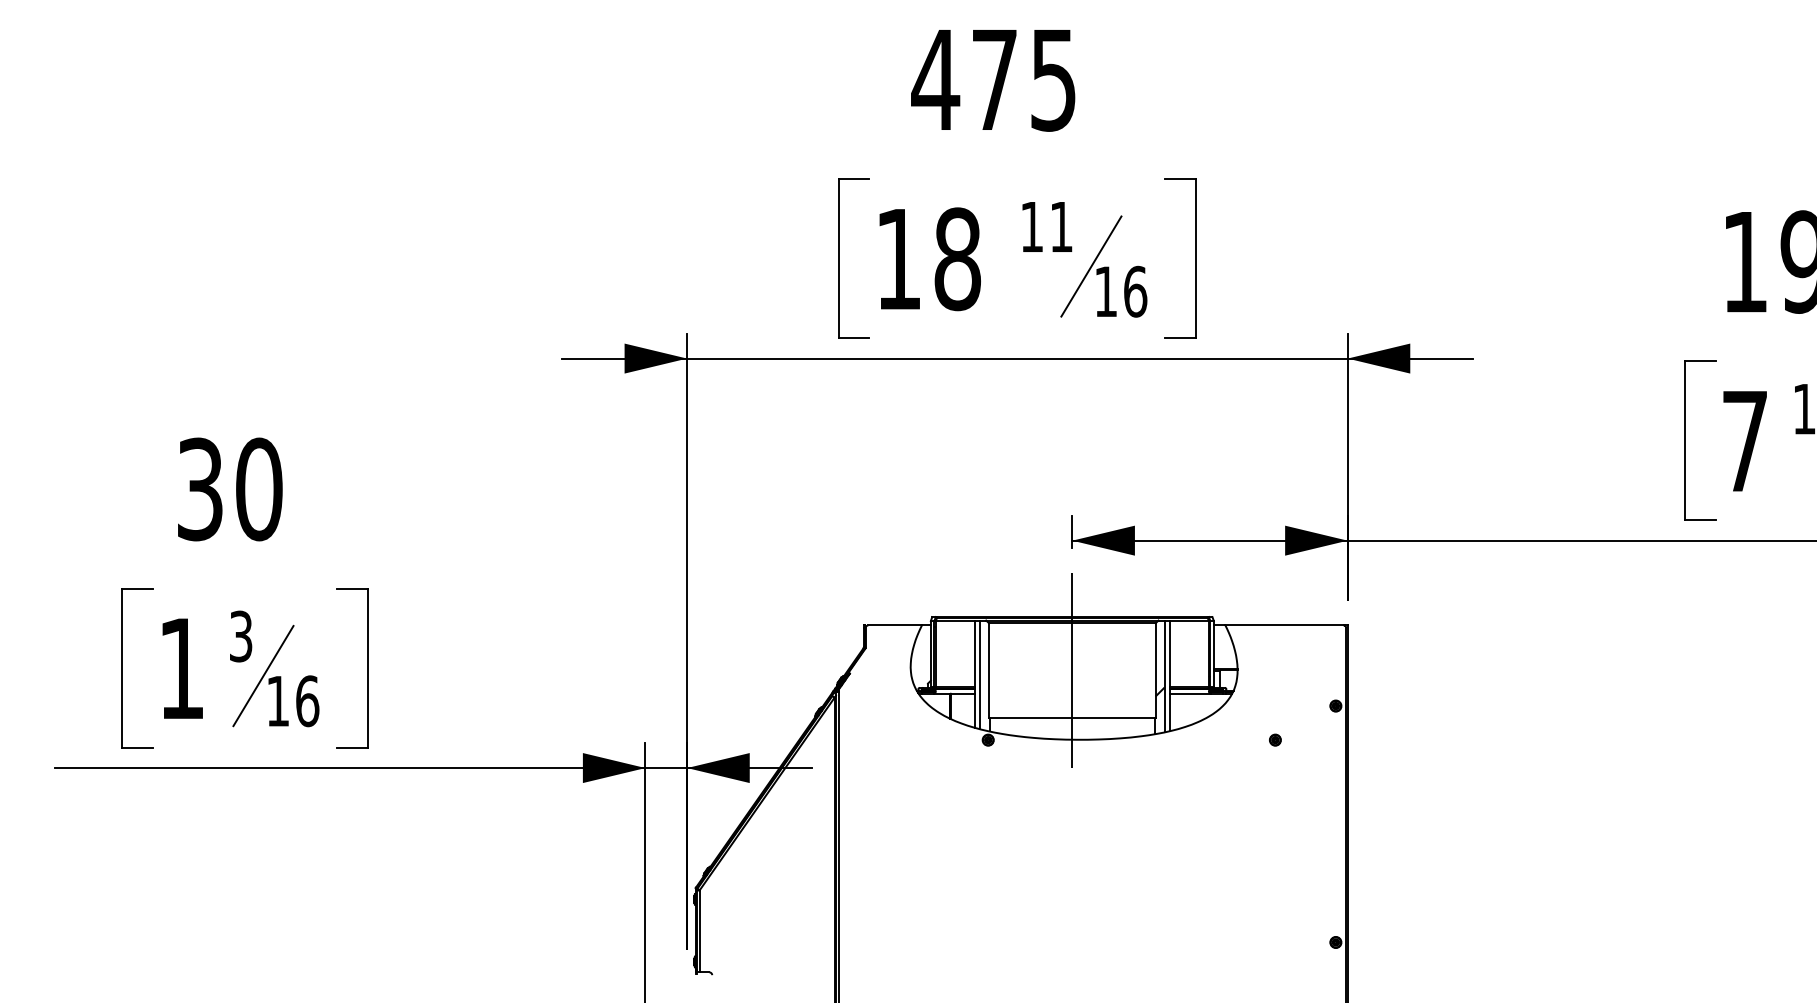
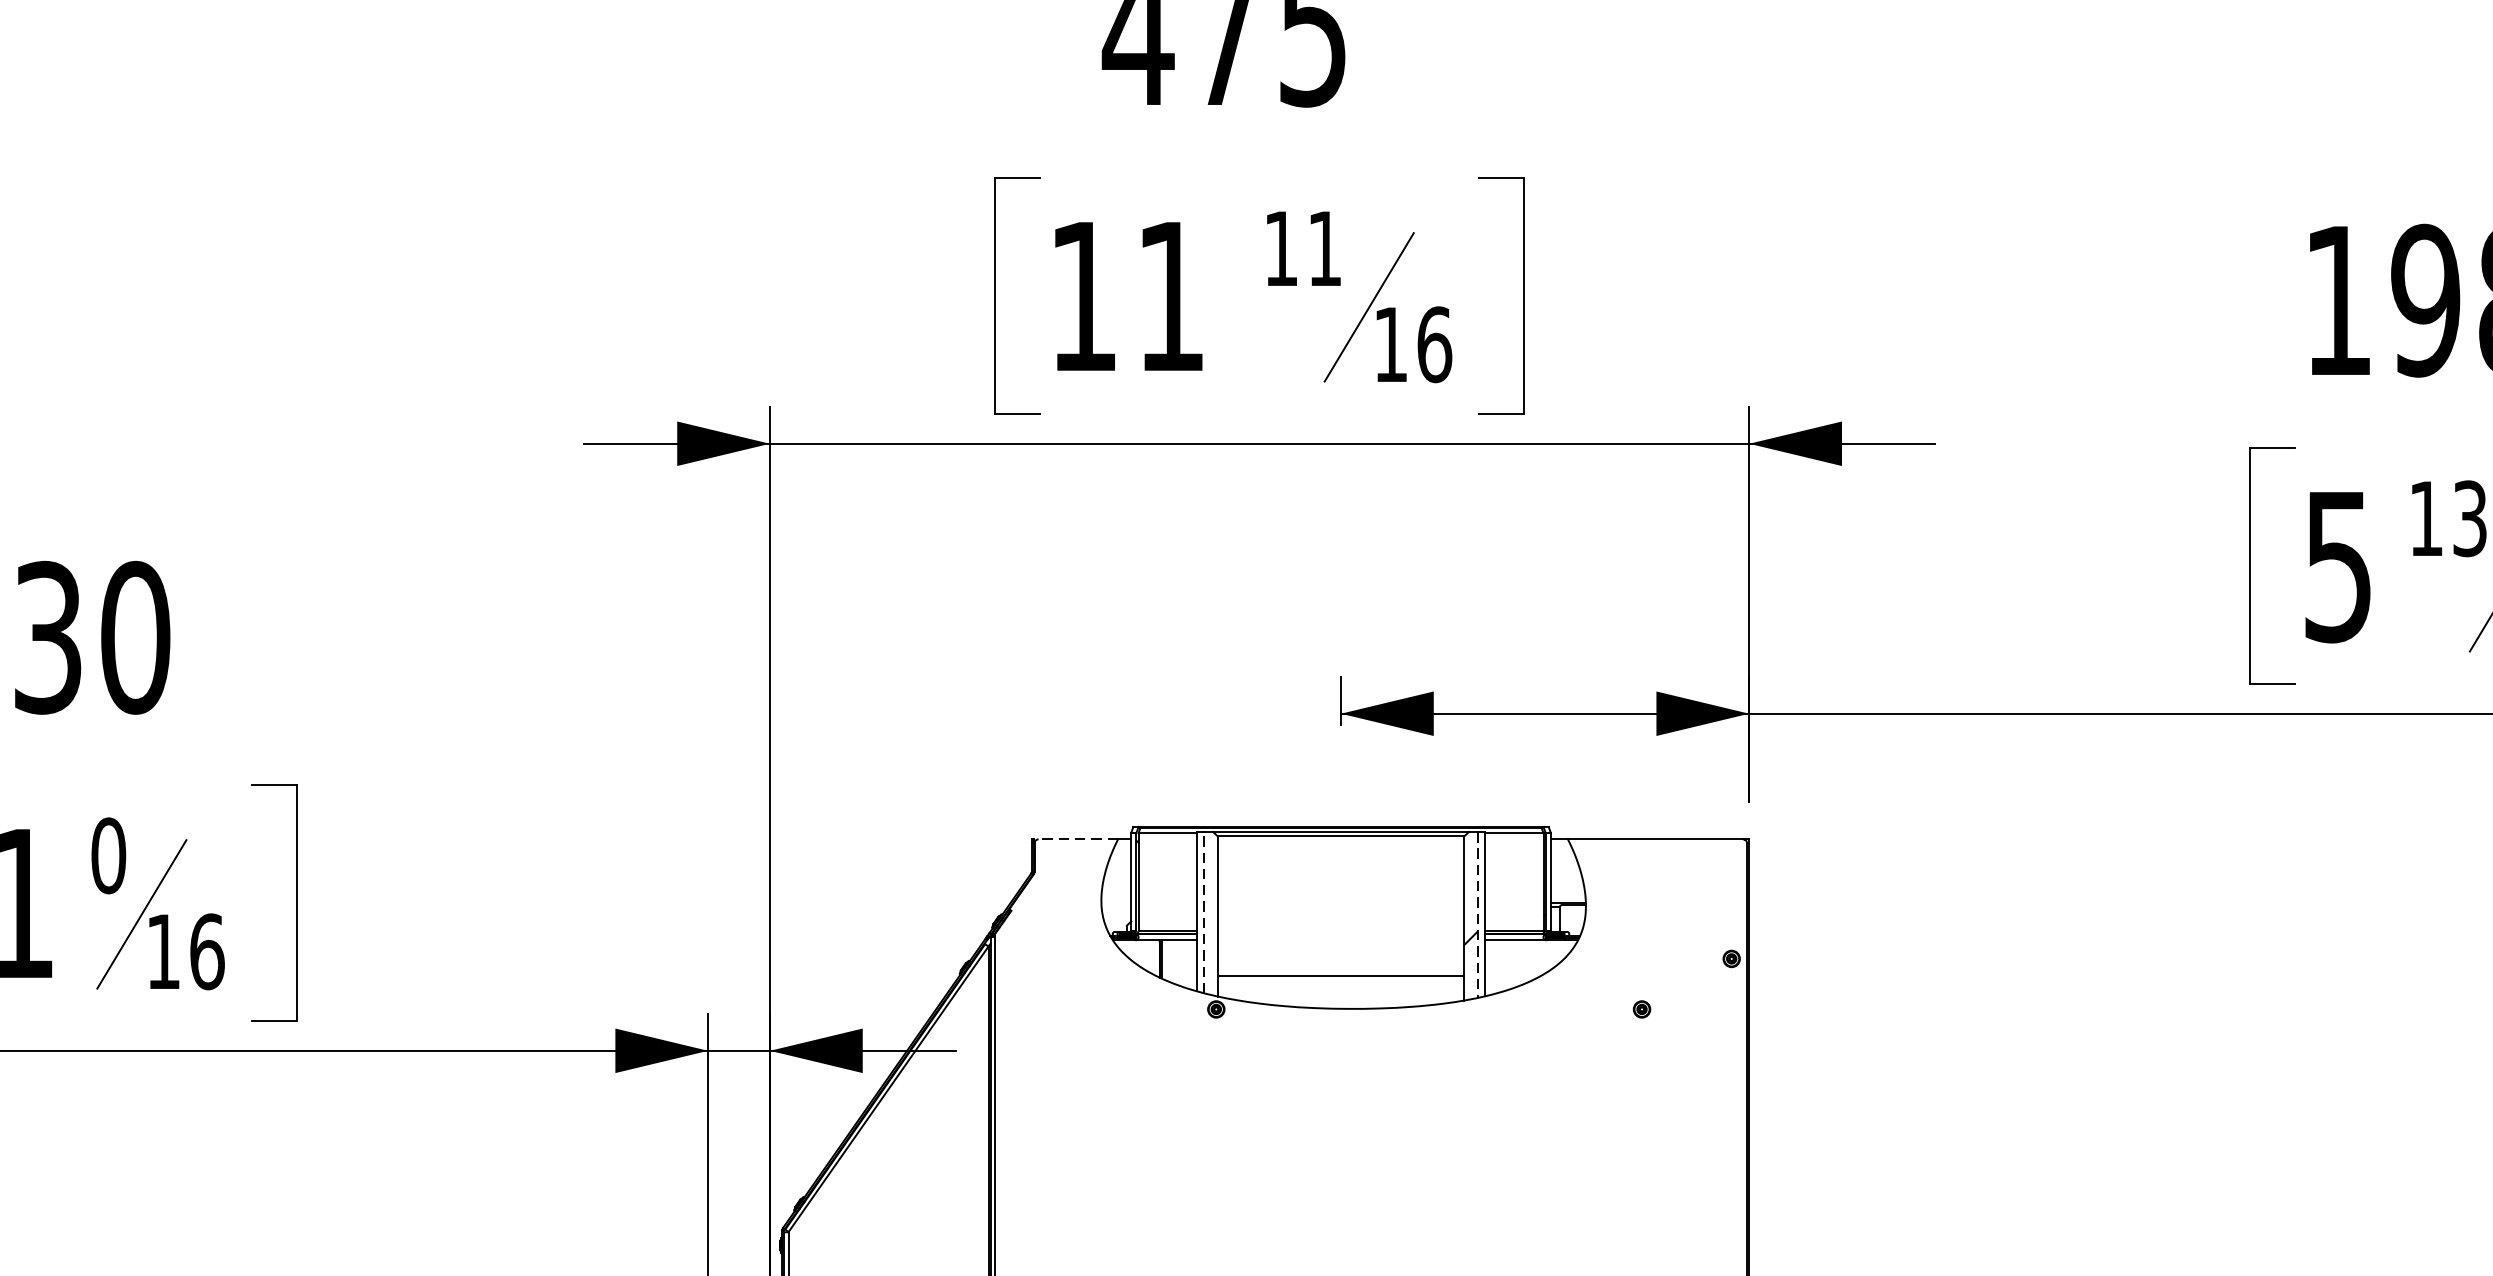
text: (957, 259) -> (1170, 296), 18 -> 11
text: (1744, 442) -> (2337, 568), 7 -> 5
line: (895, 625) -> (1078, 839), solid -> dashed
text: (240, 636) -> (107, 855), 3 -> 0
line: (1072, 670) -> (1341, 906), removed
line: (980, 674) -> (1204, 912), solid -> dashed
line: (1164, 676) -> (1477, 915), solid -> dashed

